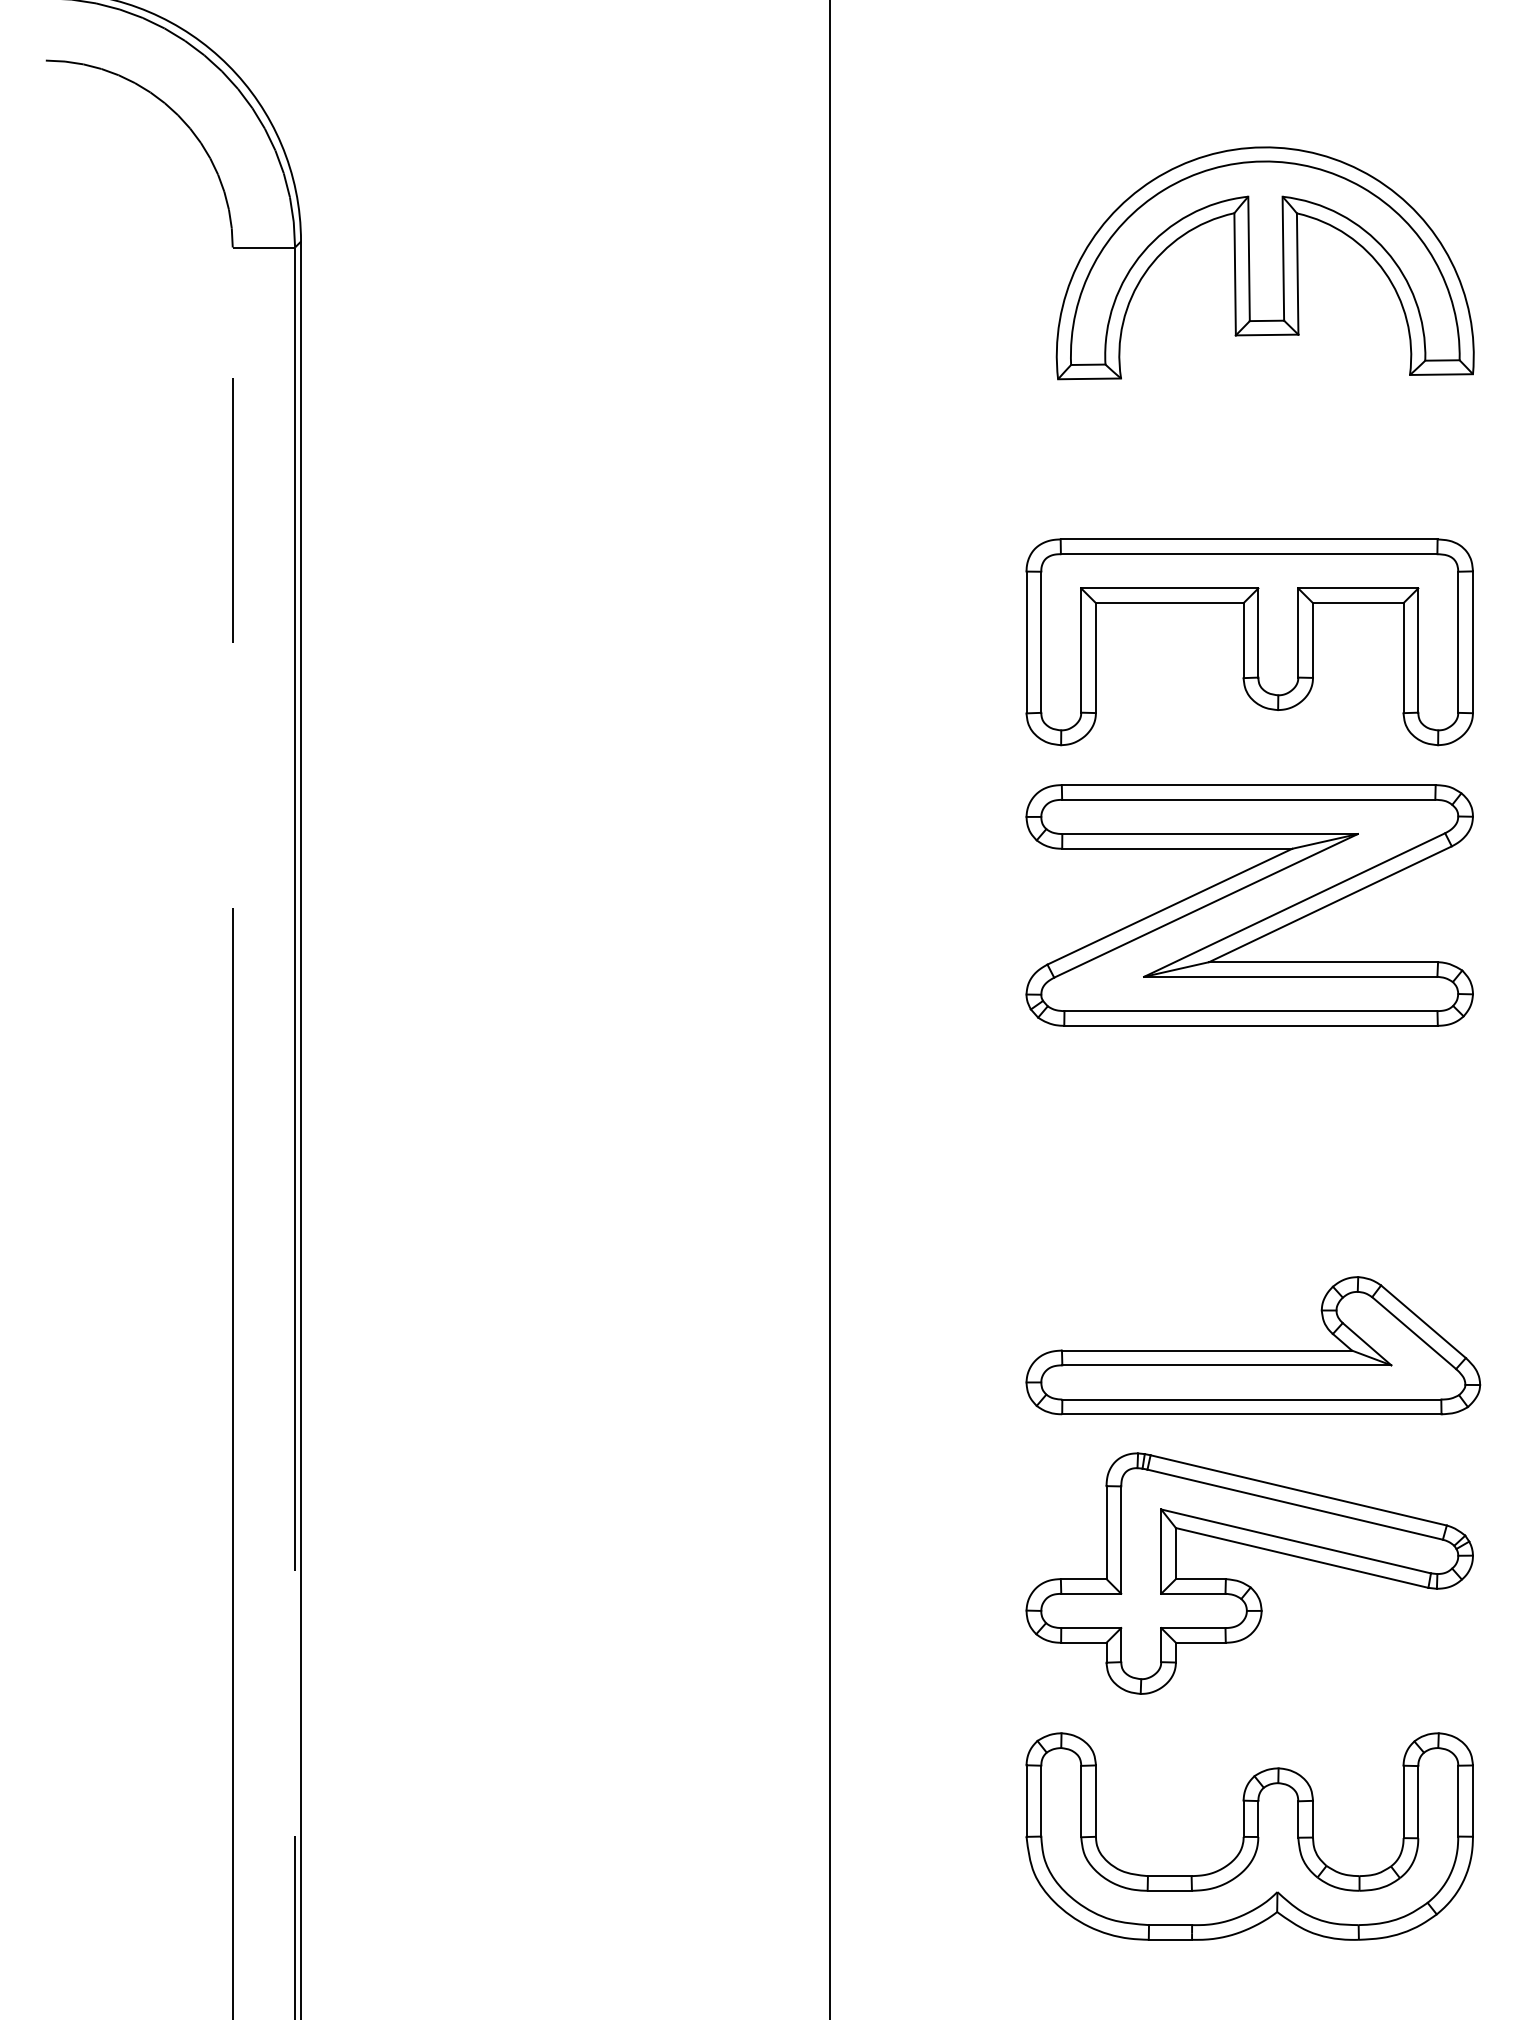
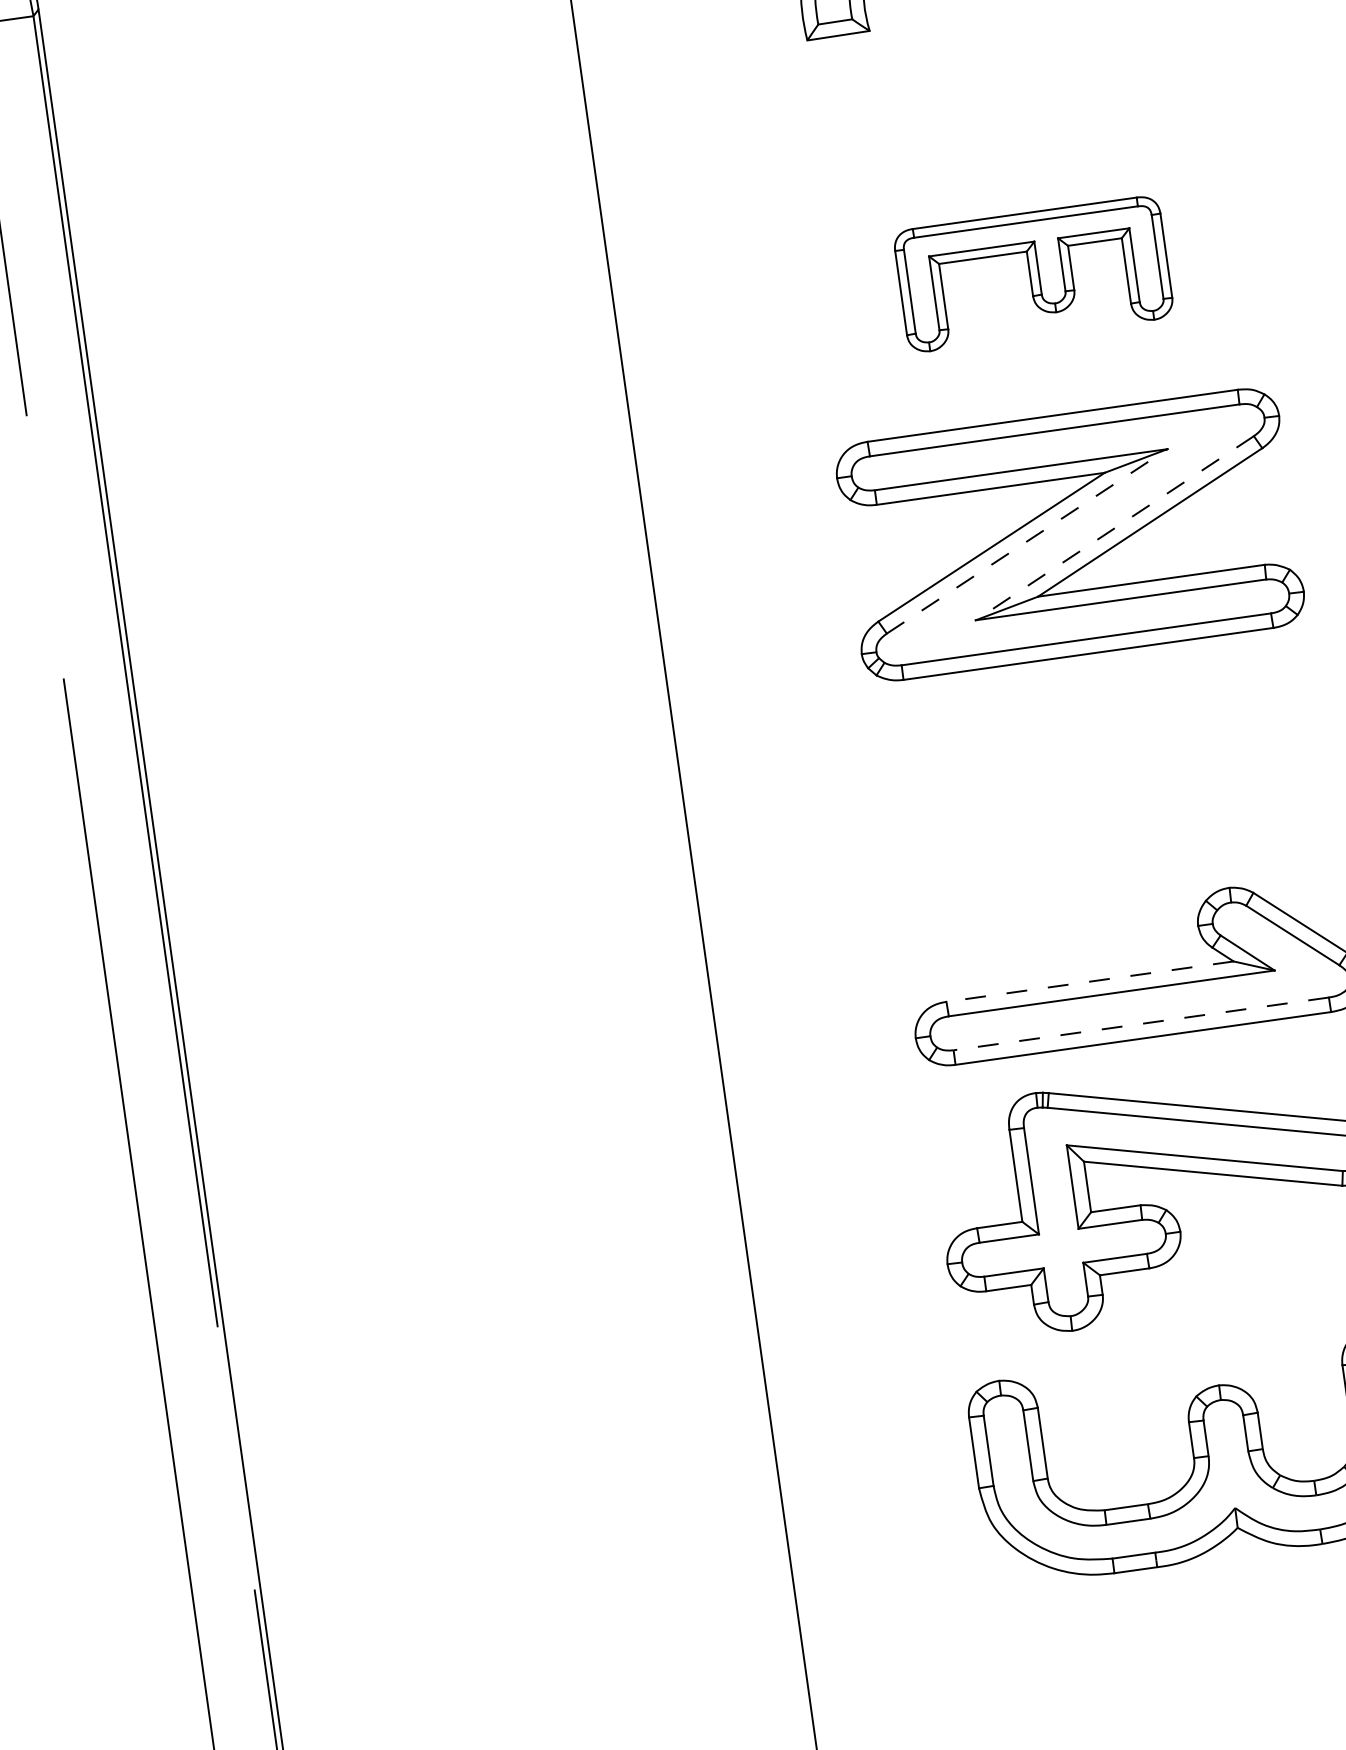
part: (1249, 642) -> (1033, 274), size x0.6
line: (1206, 905) -> (1027, 540), solid -> dashed
line: (1294, 905) -> (1114, 528), solid -> dashed
line: (1206, 1350) -> (1089, 981), solid -> dashed
line: (1251, 1399) -> (1140, 1023), solid -> dashed

